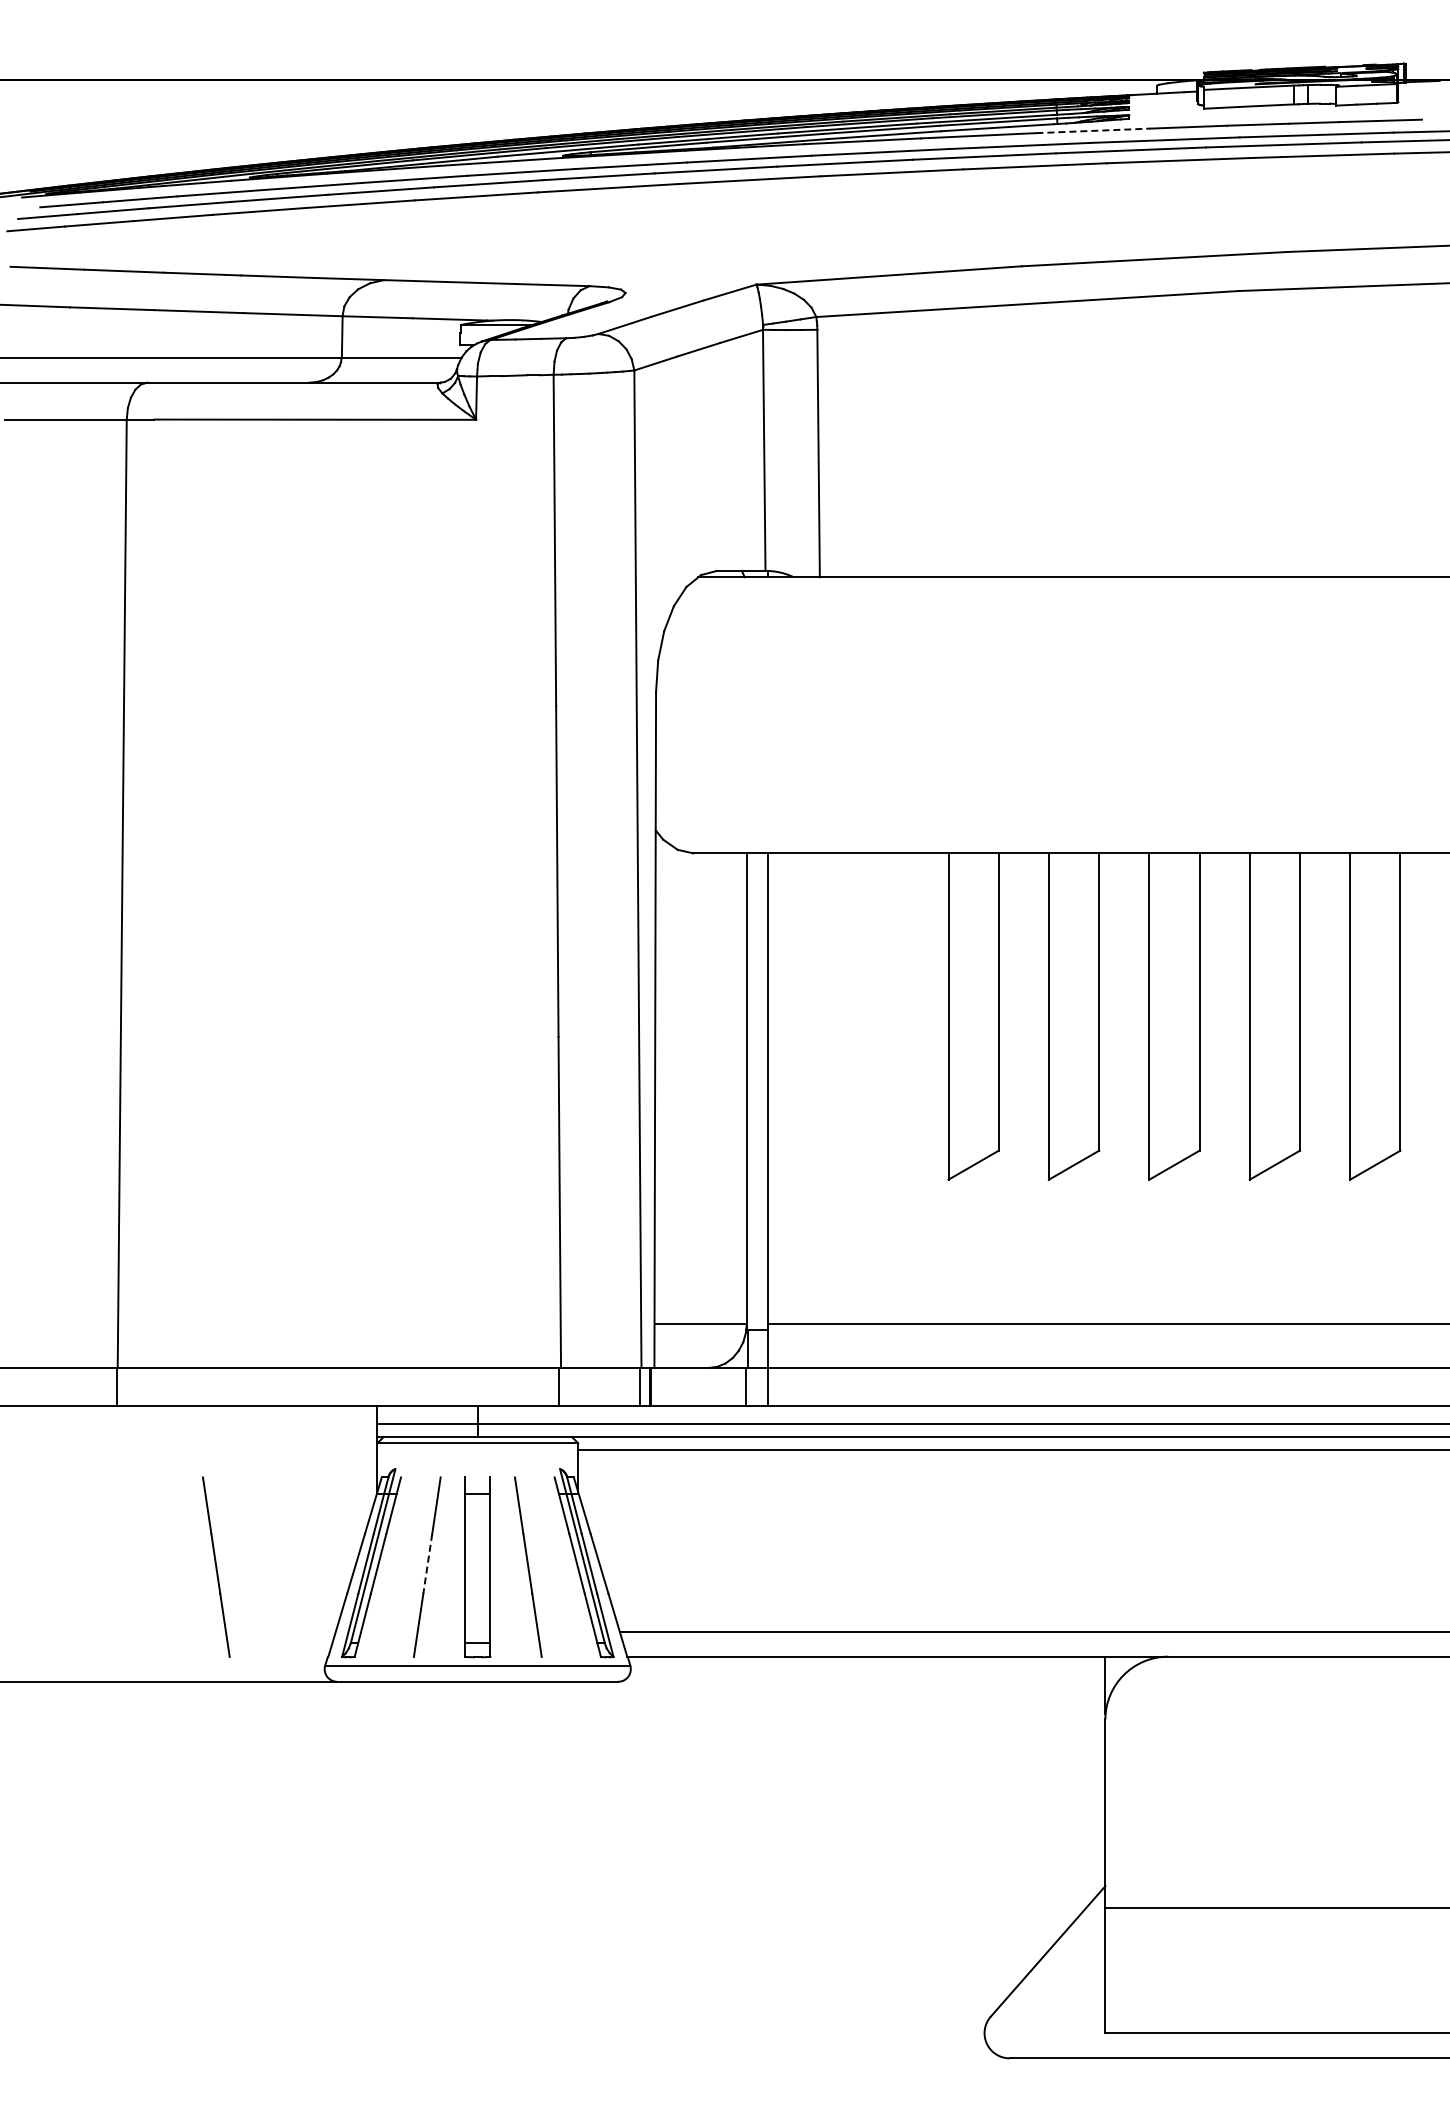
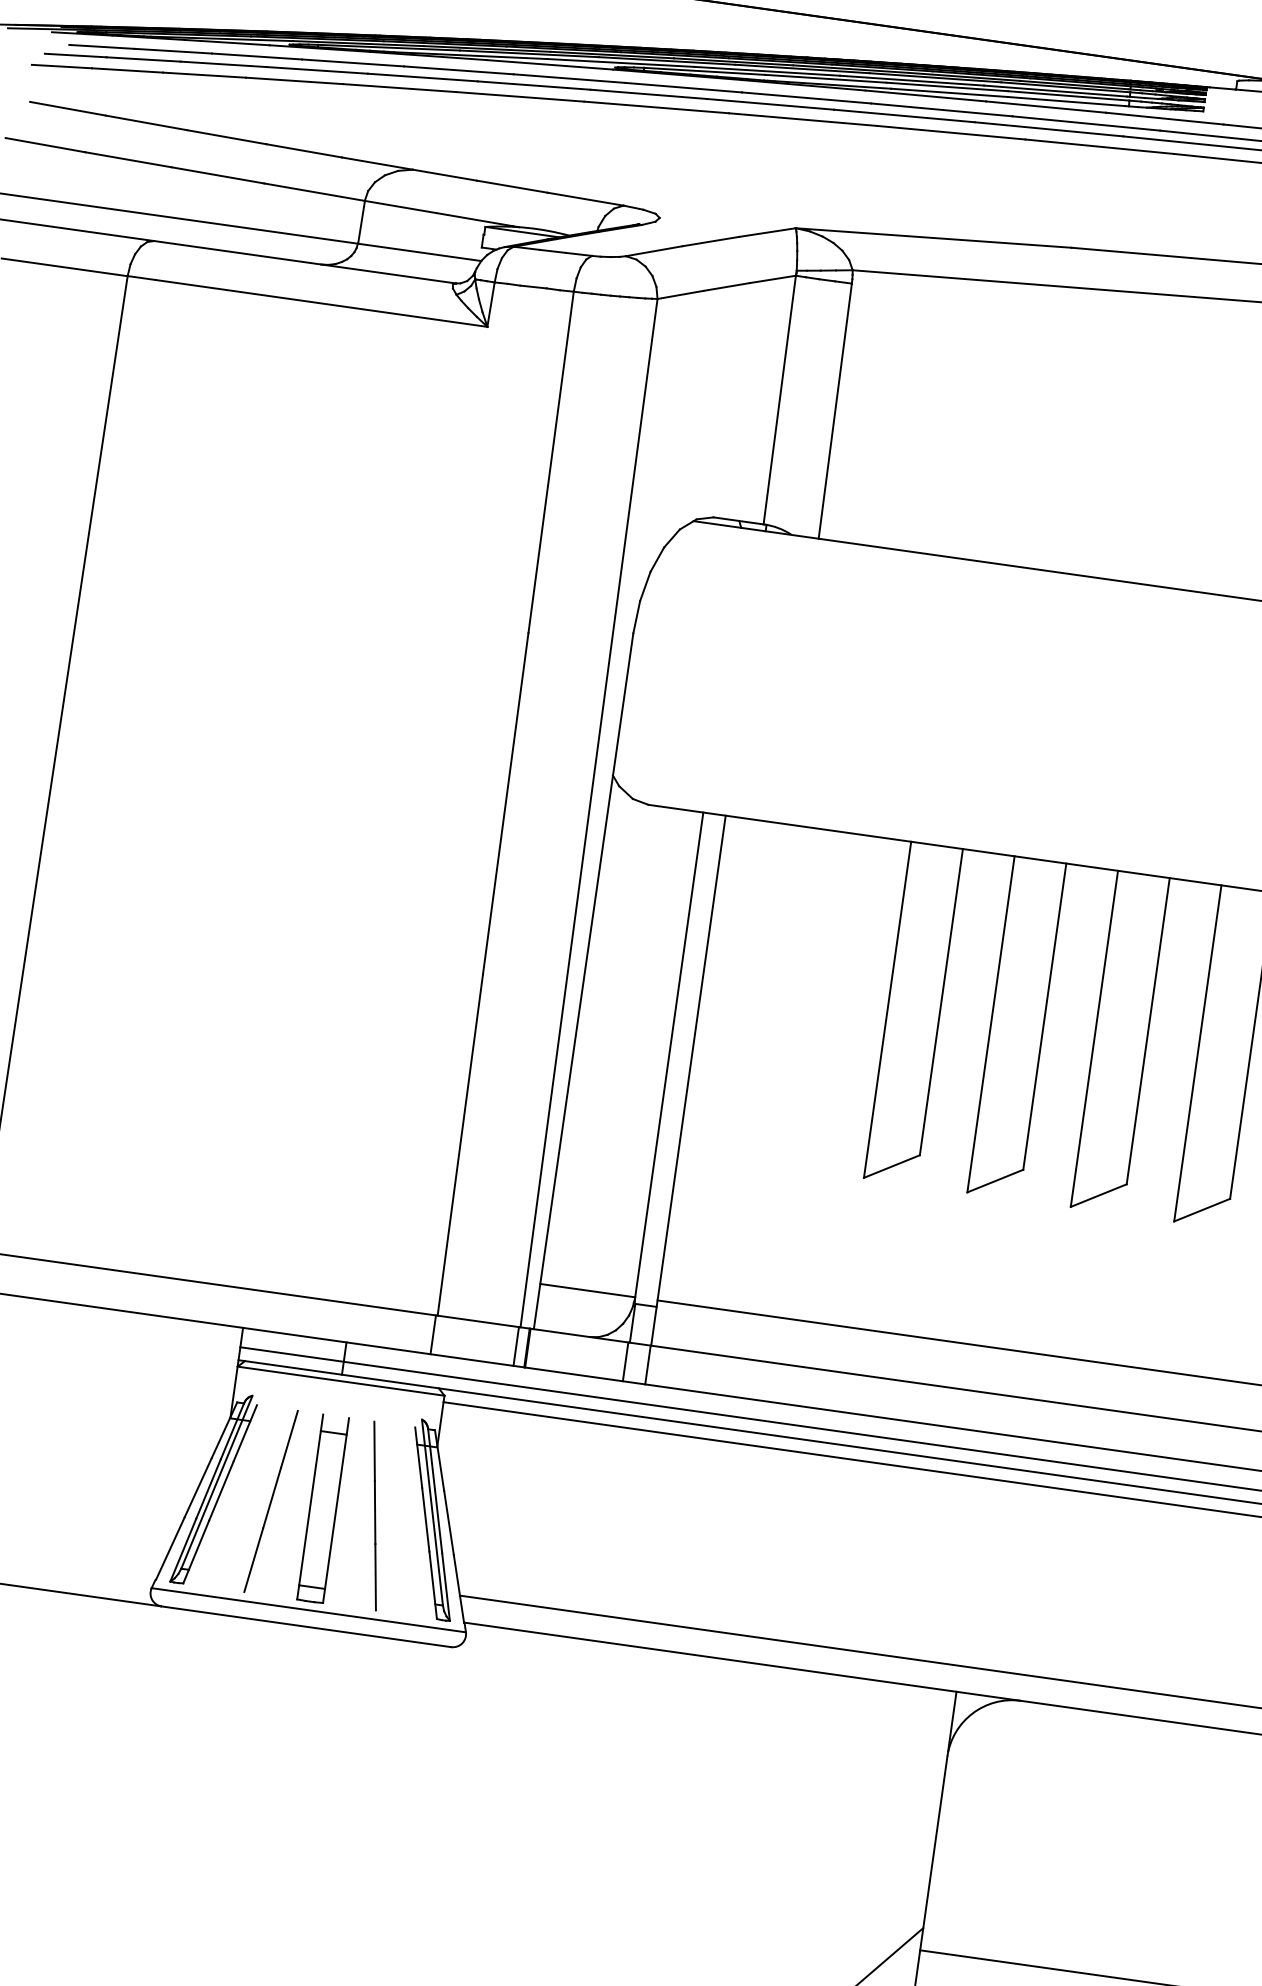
line: (1093, 130) -> (1165, 118), dashed -> solid
line: (427, 1564) -> (271, 1498), dashed -> solid
line: (216, 1566) -> (54, 1470), removed

